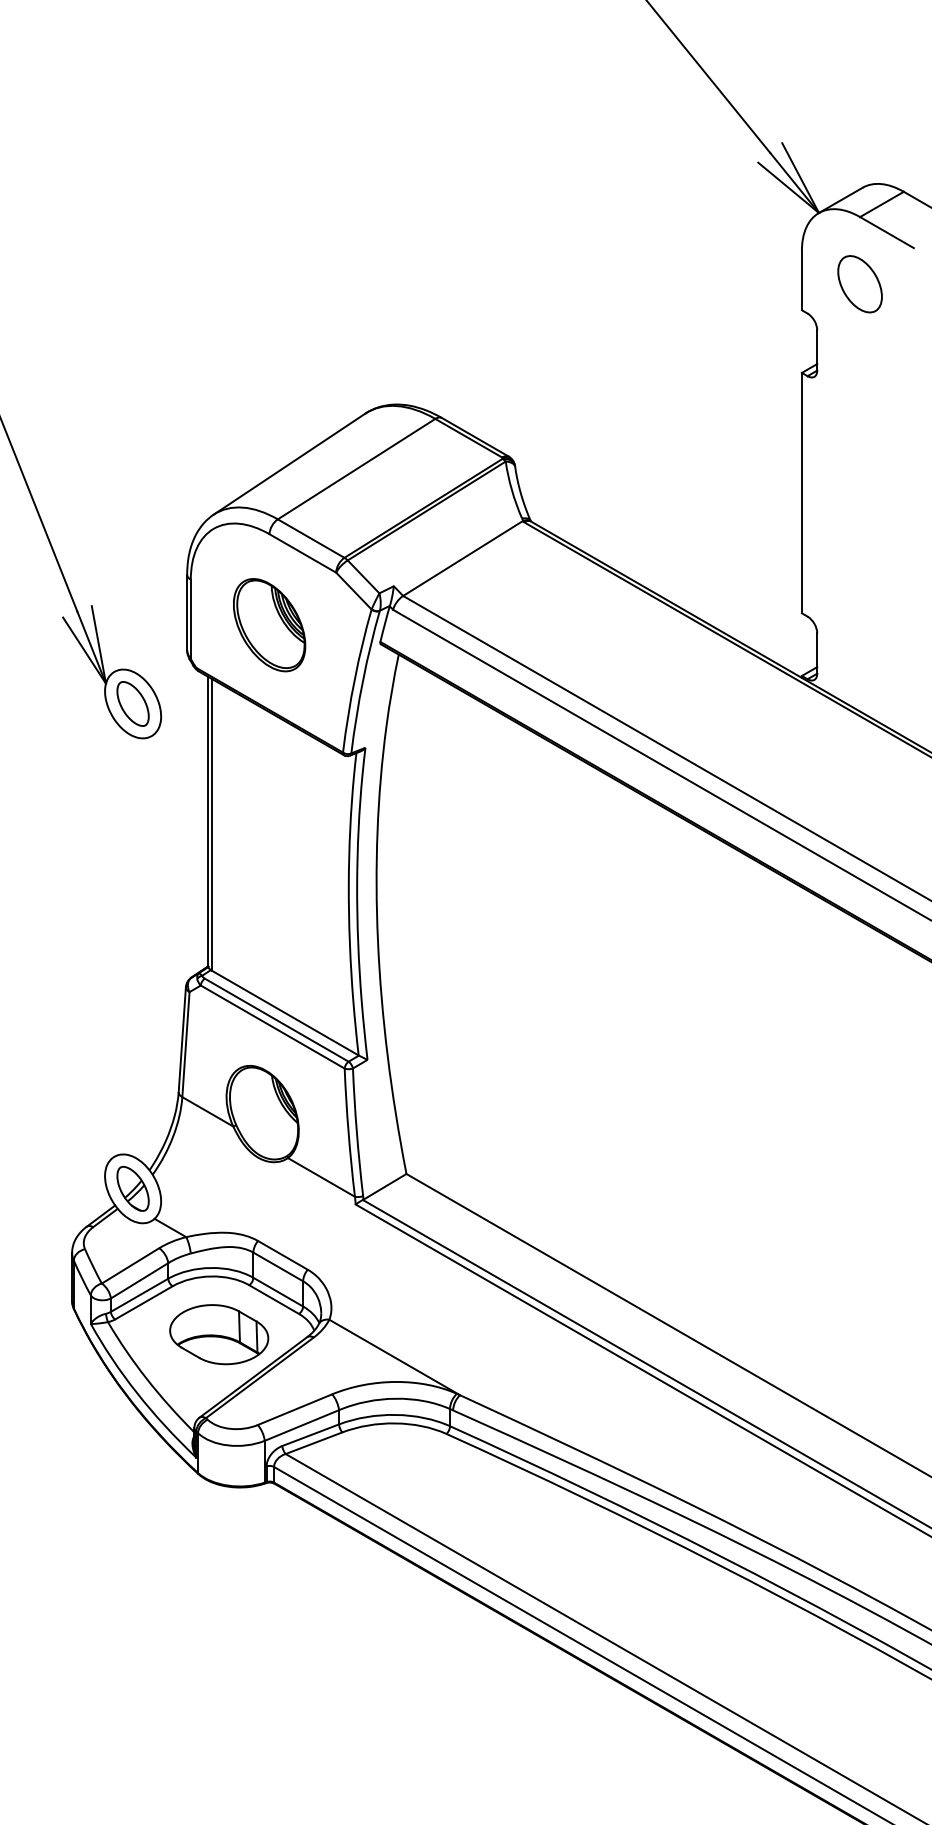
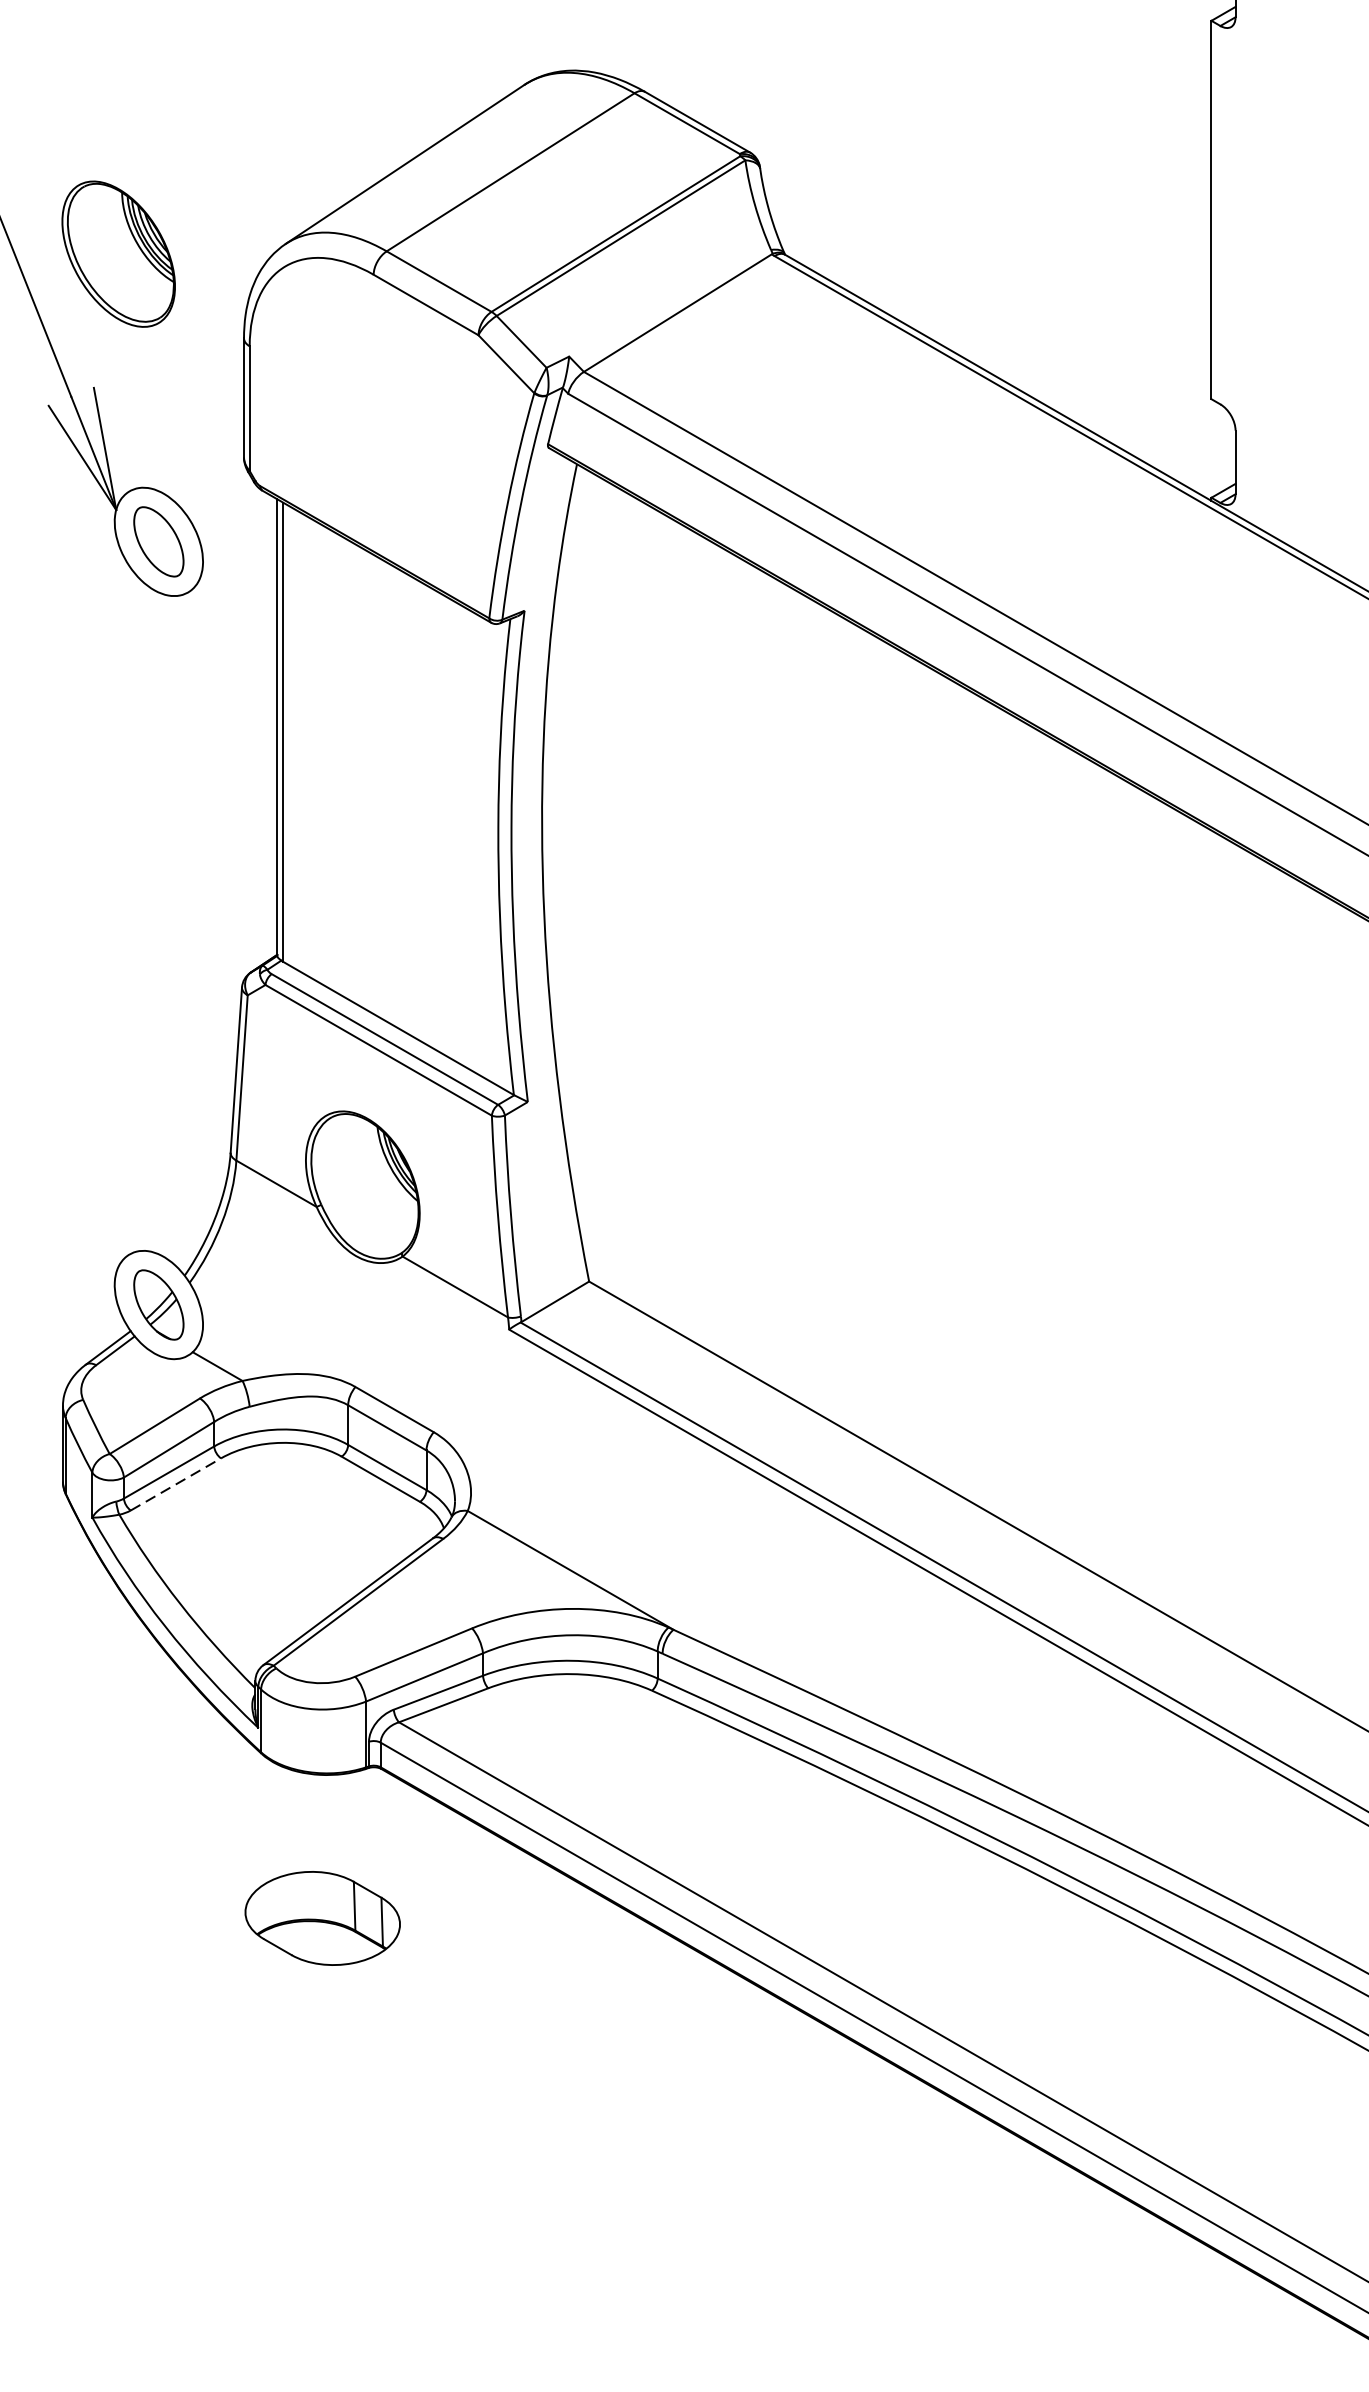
part: (269, 625) -> (118, 254), moved
line: (144, 1302) -> (176, 1483), solid -> dashed
part: (219, 1334) -> (323, 1918), moved

